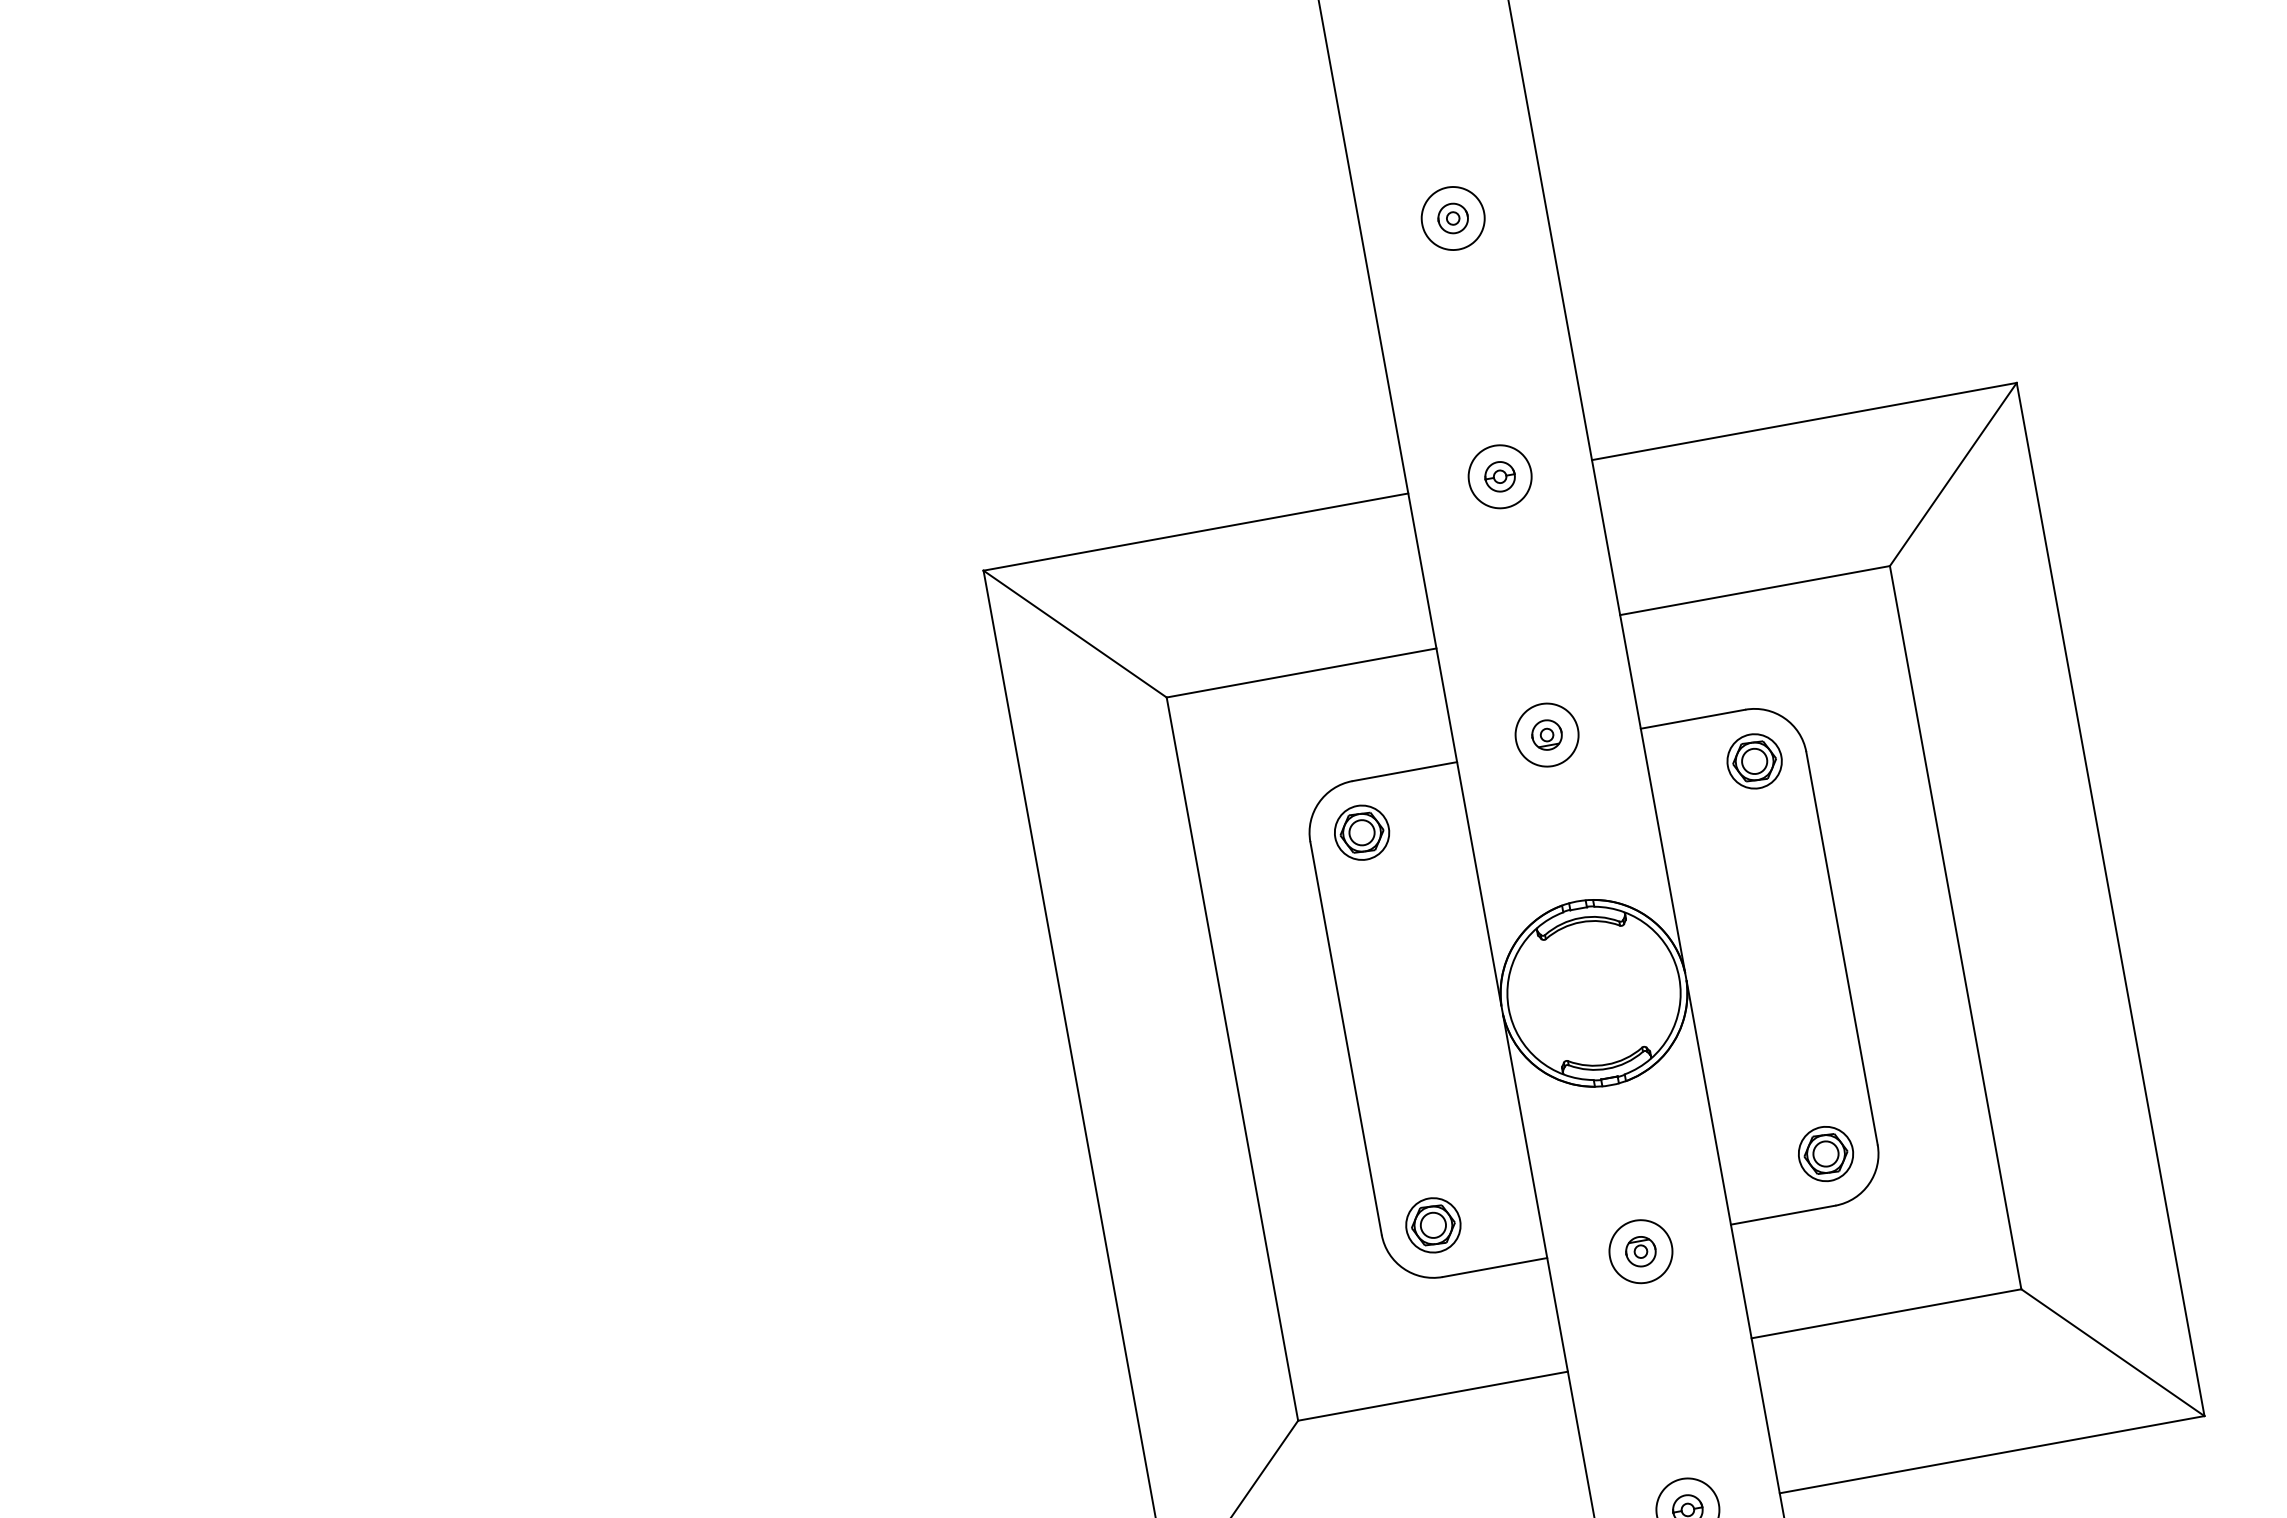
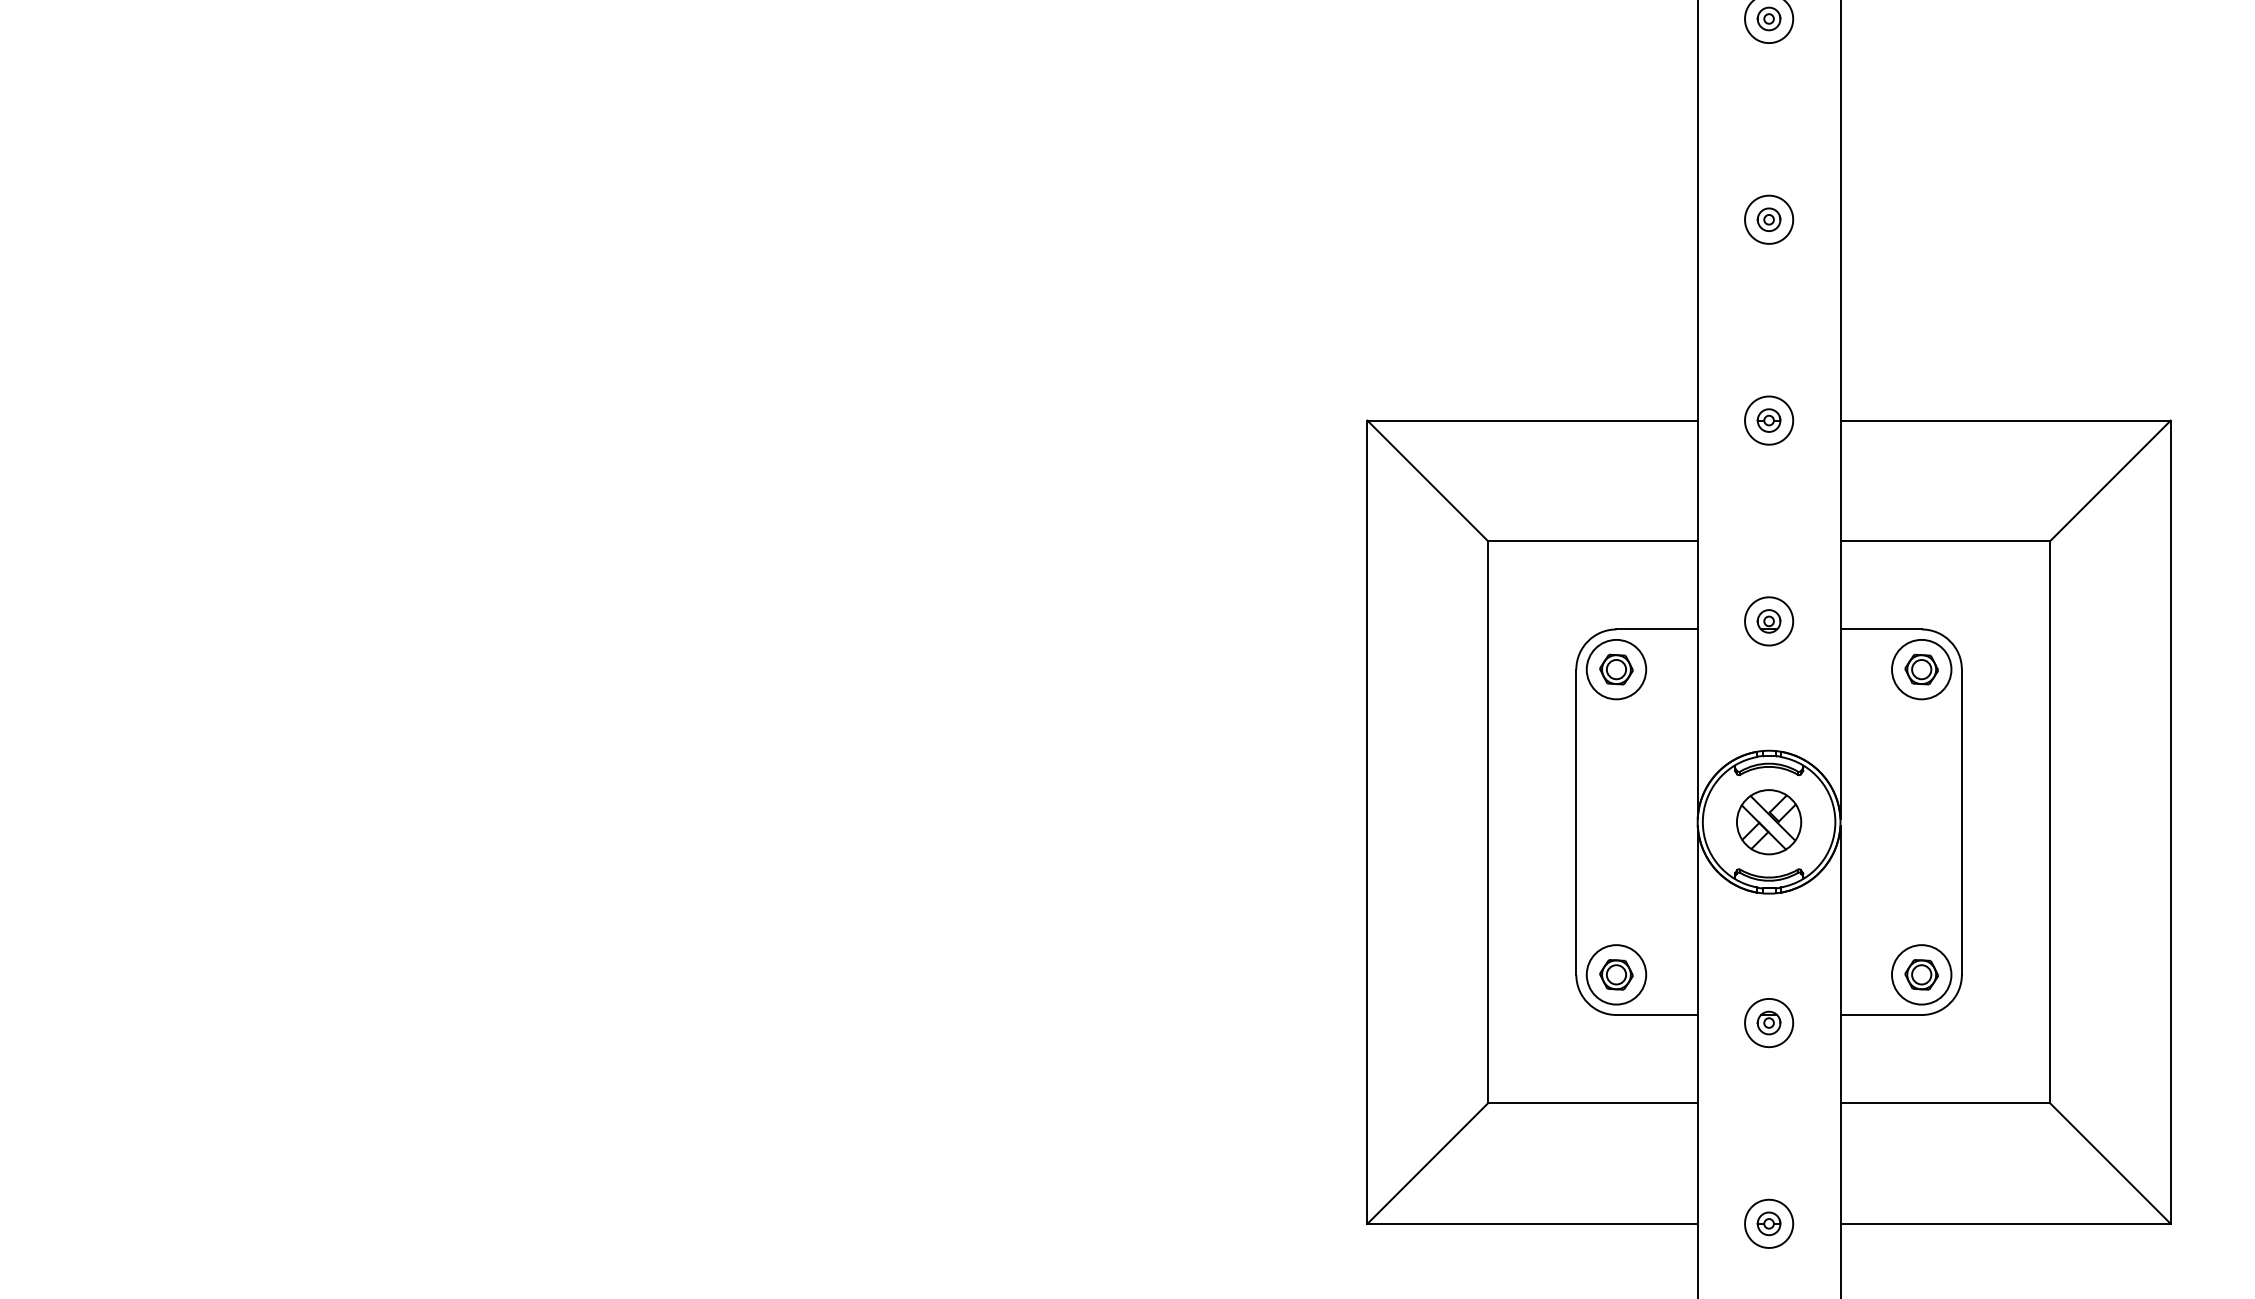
circle: (1754, 761) -> (1921, 669), size x1.43
circle: (1362, 832) -> (1616, 669), size x1.43
part: (1594, 993) -> (1769, 822), added
circle: (1825, 1153) -> (1921, 974), size x1.43
circle: (1433, 1224) -> (1616, 974), size x1.43

